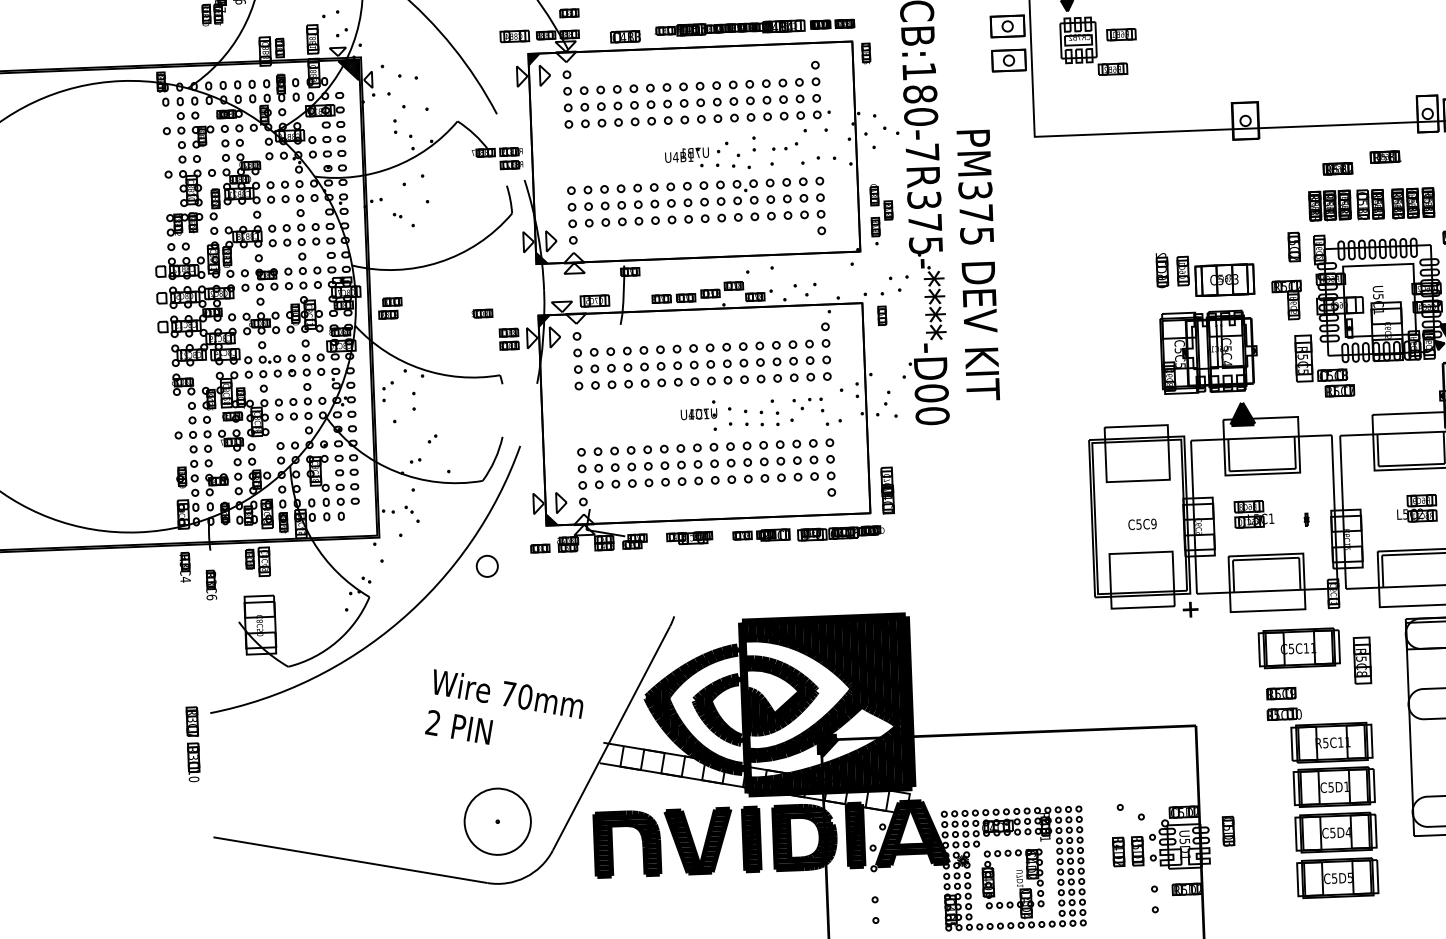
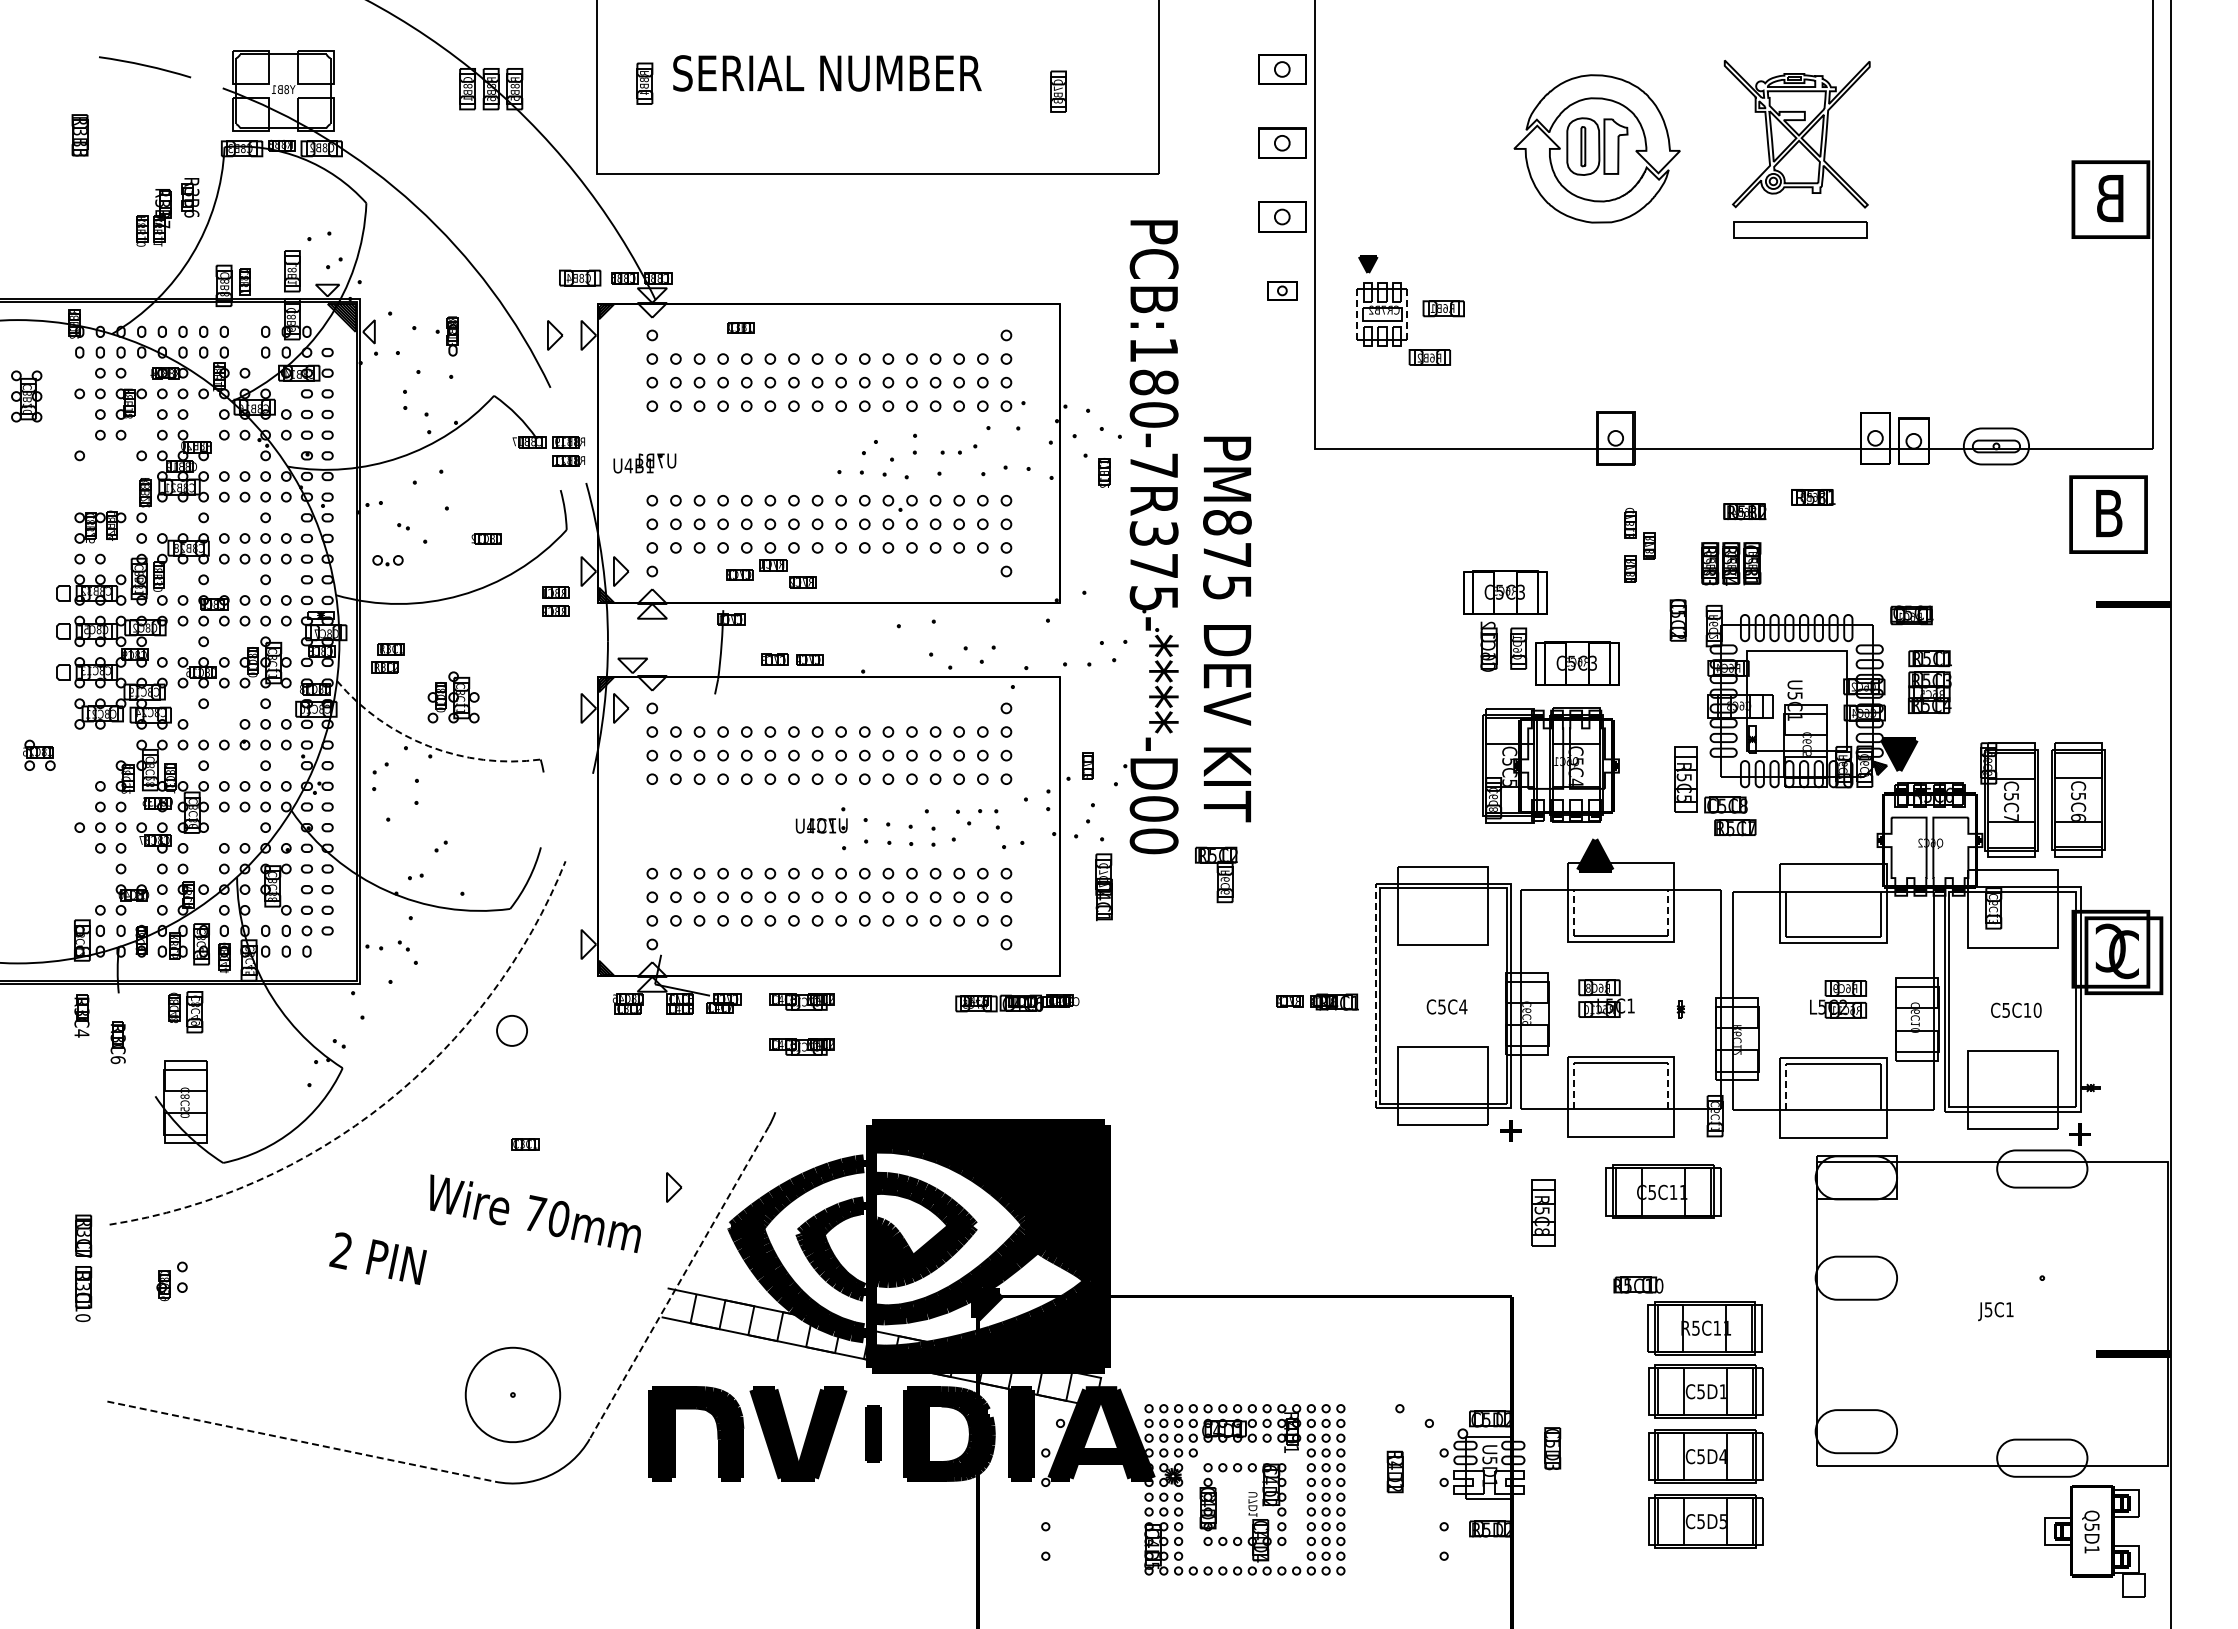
part: (568, 12) -> (740, 327), moved
part: (754, 26) -> (921, 277), removed
part: (1007, 26) -> (1282, 290), size x0.6
part: (625, 36) -> (737, 284), removed
line: (1096, 39) -> (1407, 314), solid -> dashed
line: (1061, 41) -> (1357, 314), solid -> dashed
part: (866, 53) -> (1104, 472), moved
part: (1009, 60) -> (1282, 339), removed
part: (545, 75) -> (555, 335), moved
part: (280, 87) -> (452, 336), moved
part: (686, 155) -> (644, 463), moved
part: (190, 188) -> (26, 396), moved
text: (975, 190) -> (1227, 522), PM375 -> PM875
part: (1412, 203) -> (1849, 564), removed
part: (1370, 204) -> (1789, 564), removed
part: (881, 209) -> (1639, 544), moved
part: (1172, 232) -> (1505, 592), added
part: (732, 291) -> (771, 573), moved
part: (594, 300) -> (679, 658), removed
part: (1287, 300) -> (1216, 874), moved
part: (482, 313) -> (486, 538), moved
part: (881, 315) -> (1087, 765), moved
part: (437, 334) -> (453, 697), added
part: (509, 339) -> (555, 601), moved
part: (269, 359) -> (387, 560), moved
line: (421, 369) -> (428, 746), solid -> dashed
part: (183, 383) -> (39, 754), moved
line: (1295, 452) -> (1668, 913), solid -> dashed
line: (1228, 455) -> (1573, 913), solid -> dashed
part: (186, 474) -> (171, 1281), moved
part: (887, 491) -> (1103, 887), moved
part: (561, 502) -> (674, 1187), moved
line: (1092, 518) -> (1375, 995), solid -> dashed
text: (1154, 523) -> (1463, 1006), C5C9 -> C5C4
part: (761, 535) -> (1317, 1001), moved
part: (540, 548) -> (525, 1144), moved
part: (690, 569) -> (801, 1046), added
line: (1382, 571) -> (1786, 1087), solid -> dashed
line: (1300, 573) -> (1668, 1085), solid -> dashed
line: (1233, 576) -> (1573, 1085), solid -> dashed
line: (400, 620) -> (385, 1103), solid -> dashed
part: (1362, 660) -> (1543, 1212), moved
part: (1281, 693) -> (1635, 1255), removed
text: (458, 727) -> (377, 1258), moved
line: (611, 739) -> (679, 1283), solid -> dashed
part: (751, 839) -> (873, 1433), size x0.6
part: (1137, 850) -> (1422, 1471), removed
line: (350, 860) -> (301, 1441), solid -> dashed

